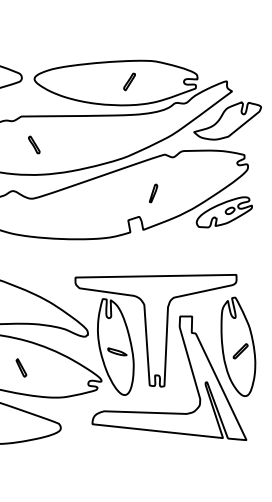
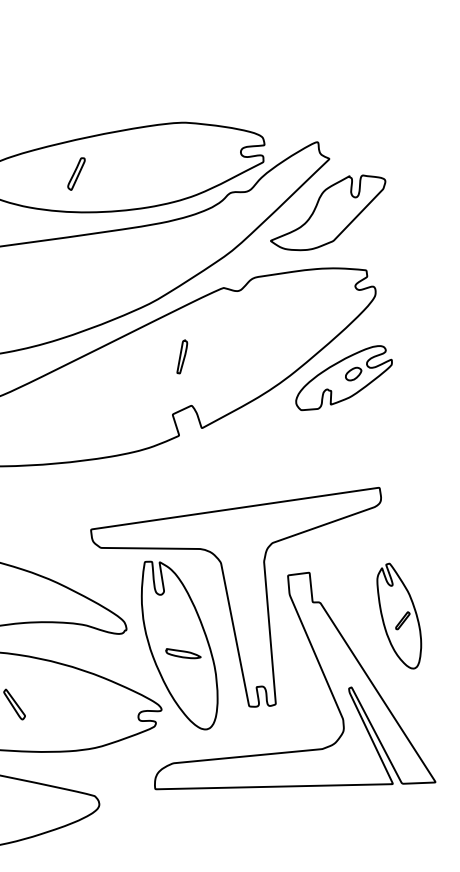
part: (129, 81) -> (76, 173), moved
part: (153, 193) -> (182, 356), moved
part: (238, 346) -> (399, 615), size x0.6

